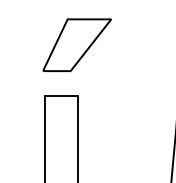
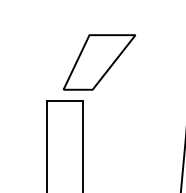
part: (76, 44) -> (98, 61), moved

